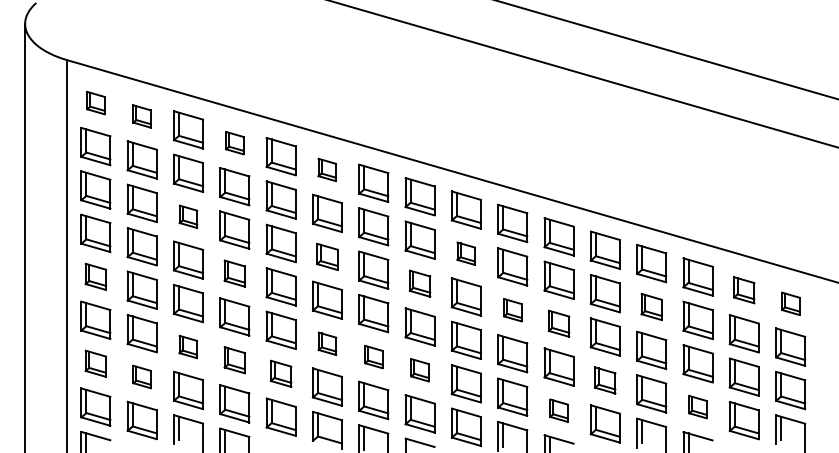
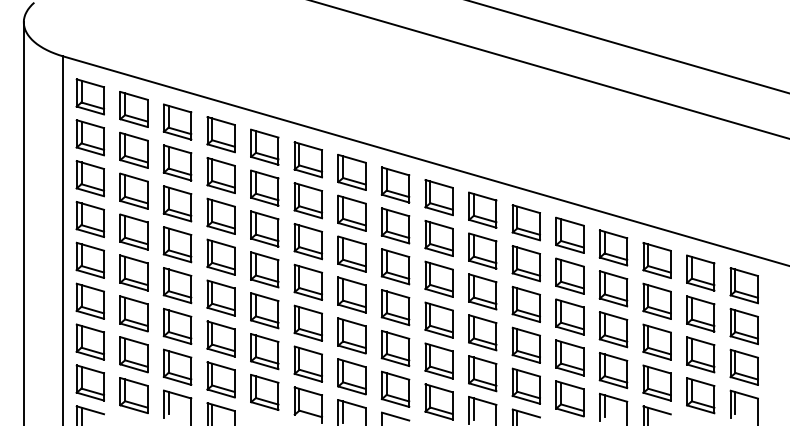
part: (95, 102) -> (90, 96), size x1.67
part: (141, 116) -> (133, 109), size x1.67
part: (234, 142) -> (220, 133), size x1.67
part: (326, 169) -> (307, 159), size x1.67
part: (188, 216) -> (177, 203), size x1.67
part: (465, 253) -> (438, 238), size x1.67
part: (326, 256) -> (307, 241), size x1.43
part: (234, 273) -> (220, 257), size x1.43
part: (95, 276) -> (90, 260), size x1.43
part: (419, 283) -> (395, 266), size x1.43
part: (743, 289) -> (699, 272), size x1.43
part: (790, 303) -> (744, 285), size x1.67
part: (651, 306) -> (613, 288), size x1.43
part: (512, 309) -> (482, 291), size x1.67
part: (558, 323) -> (525, 304), size x1.43
part: (327, 343) -> (308, 323), size x1.67
part: (187, 346) -> (176, 325), size x1.67
part: (373, 356) -> (351, 335), size x1.67
part: (234, 359) -> (220, 338), size x1.43
part: (95, 363) -> (90, 341), size x1.43
part: (419, 369) -> (395, 347), size x1.67
part: (280, 373) -> (264, 351), size x1.43
part: (141, 376) -> (133, 354), size x1.67
part: (604, 380) -> (569, 357), size x1.43
part: (697, 406) -> (656, 382), size x1.67
part: (558, 410) -> (525, 386), size x1.67

